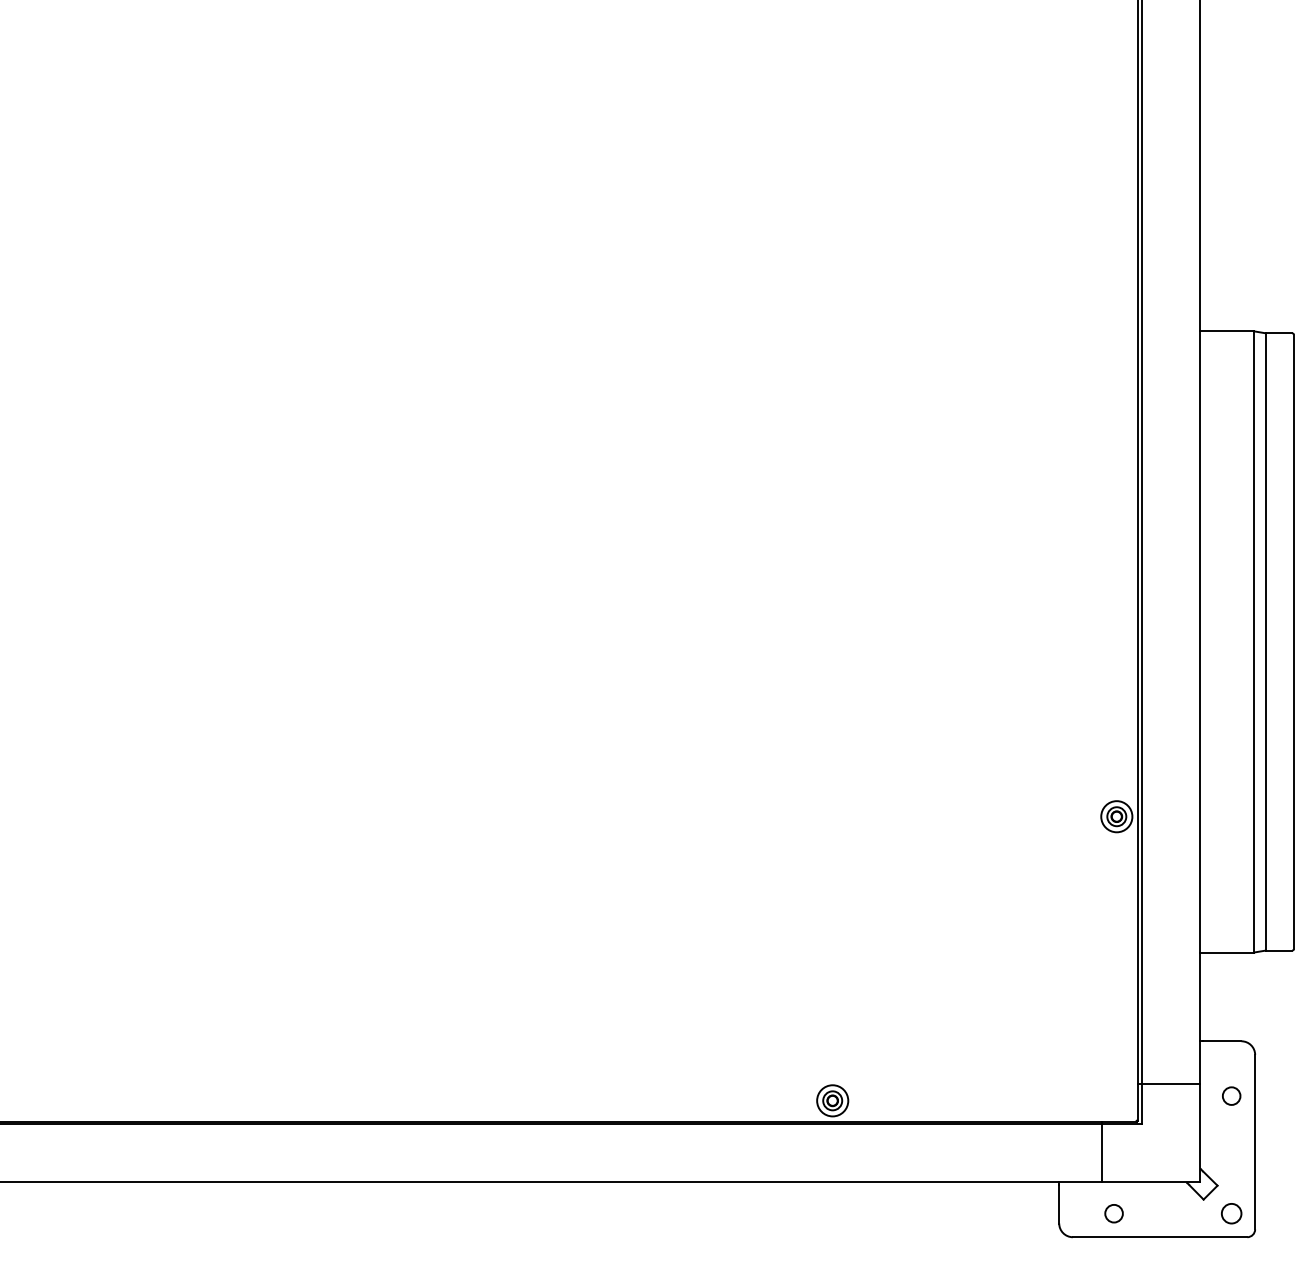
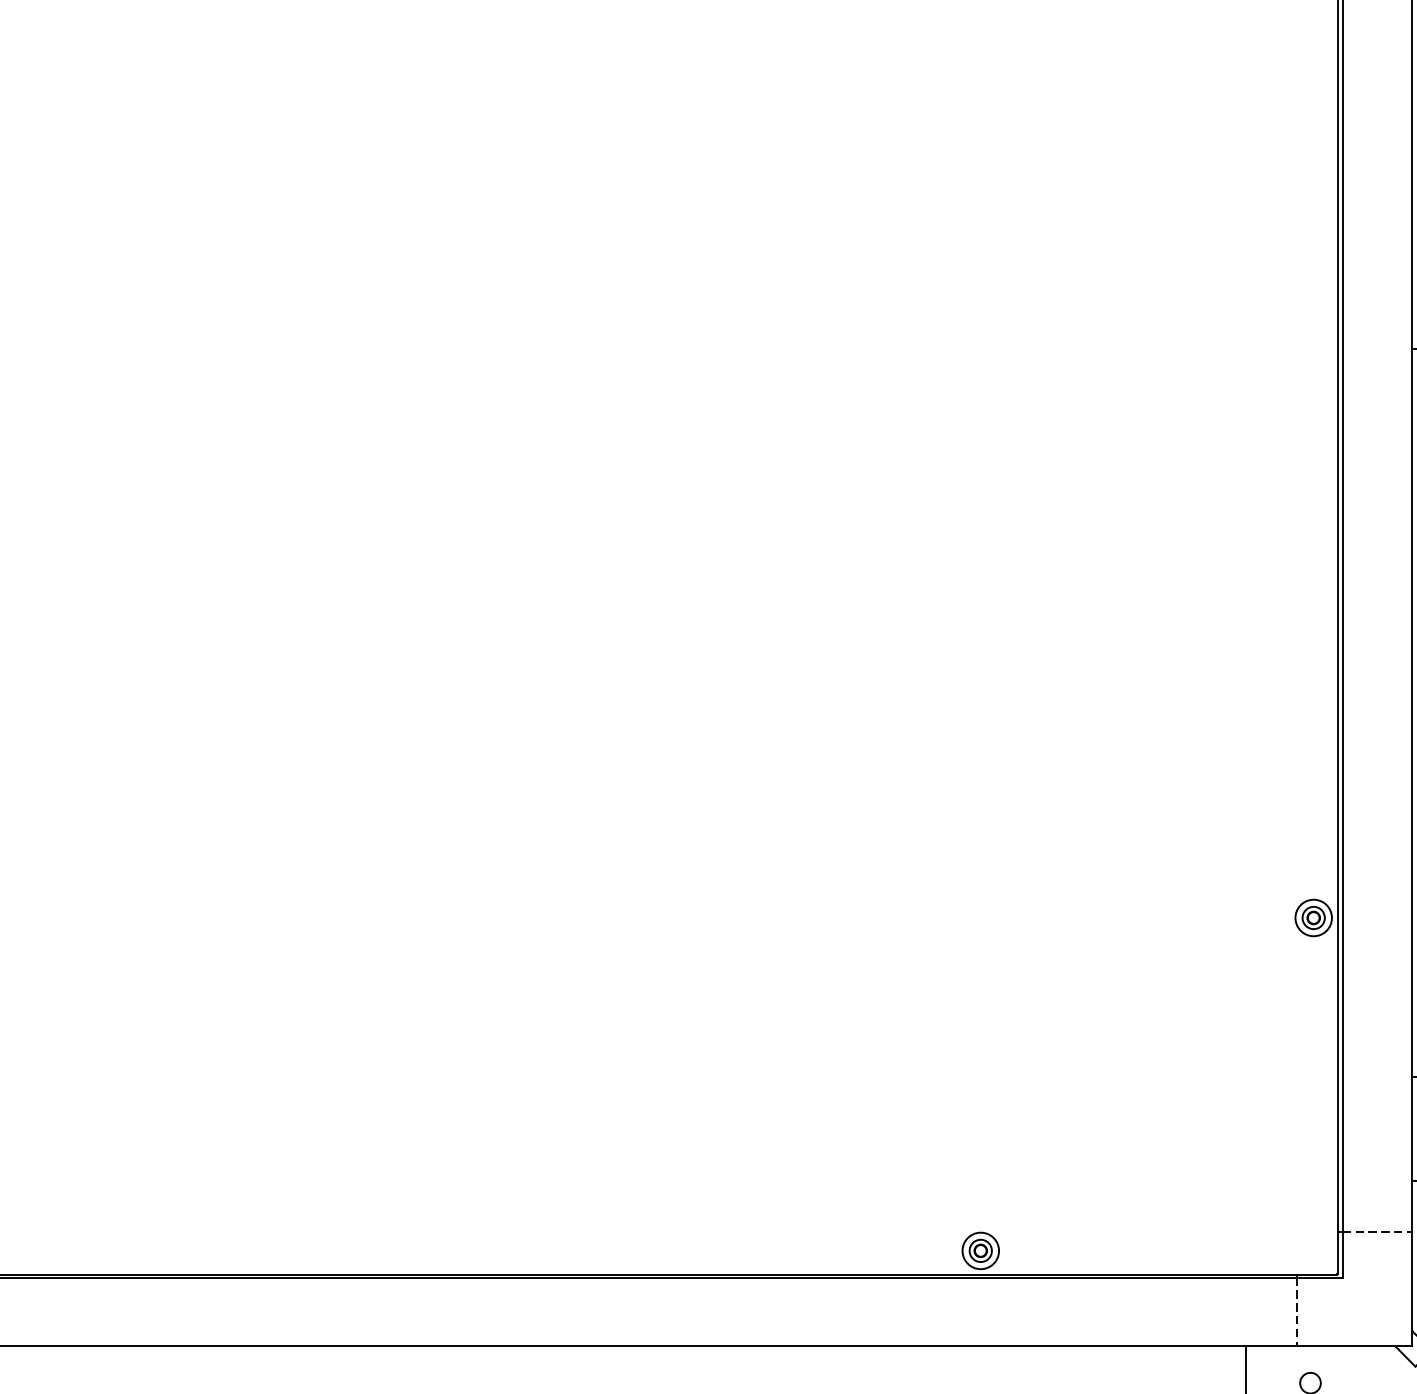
line: (1171, 1084) -> (1377, 1231), solid -> dashed
line: (1102, 1153) -> (1296, 1312), solid -> dashed

